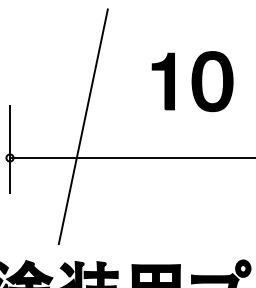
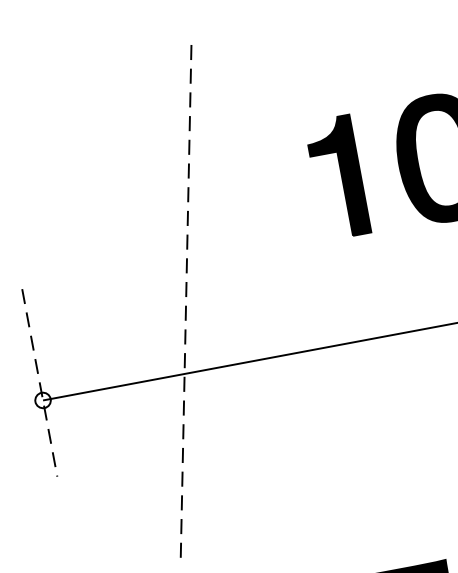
line: (83, 126) -> (186, 304), solid -> dashed
line: (10, 150) -> (41, 384), solid -> dashed

